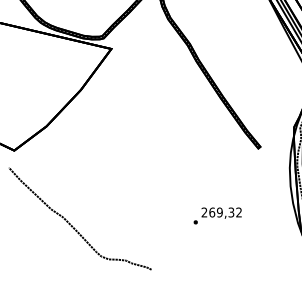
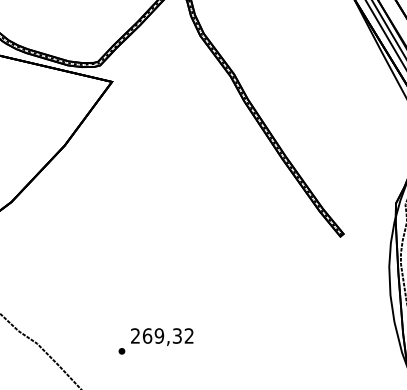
text: (217, 215) -> (155, 340), moved

